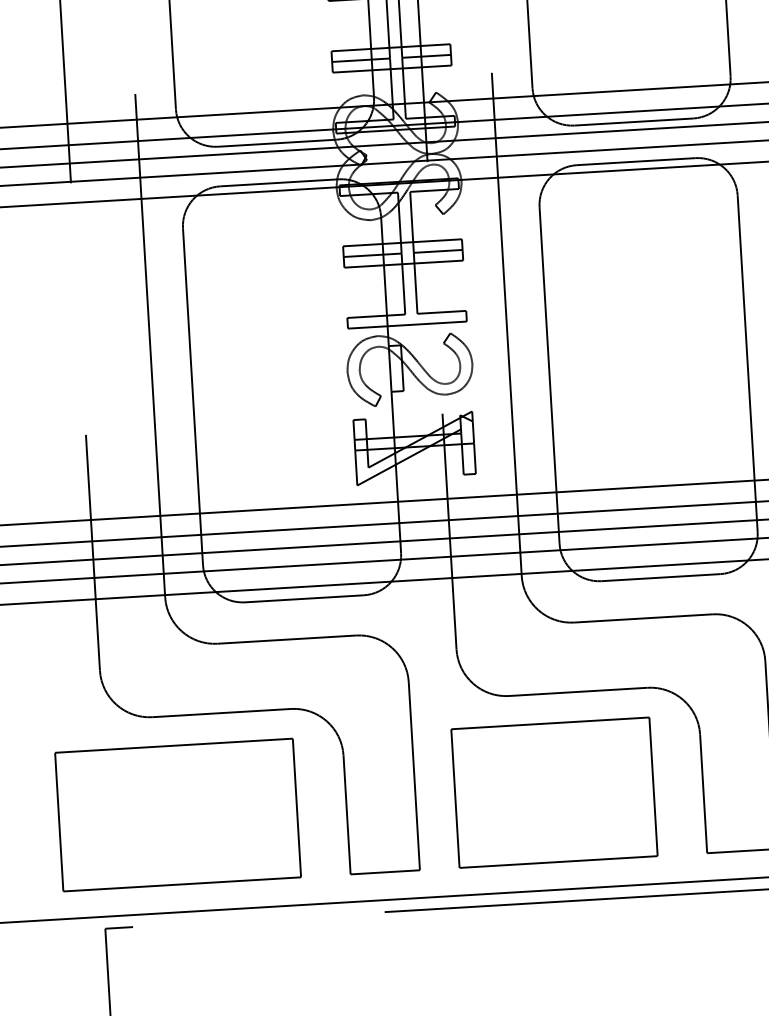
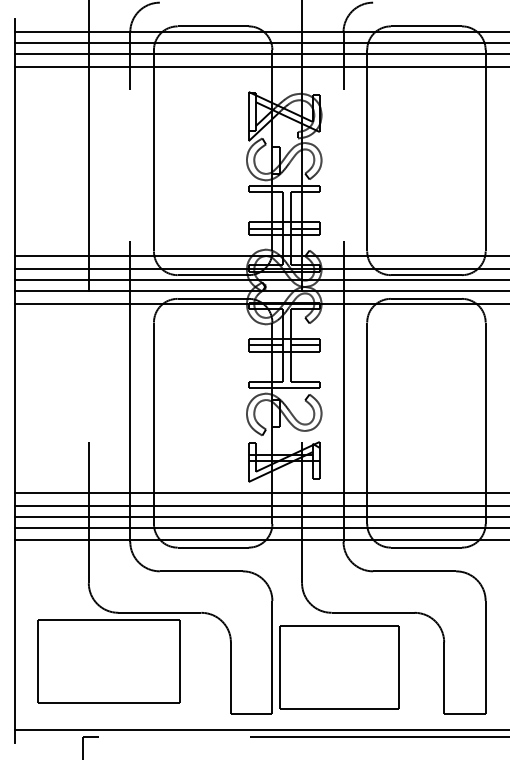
part: (554, 793) -> (339, 667), moved
part: (176, 815) -> (108, 661), moved

